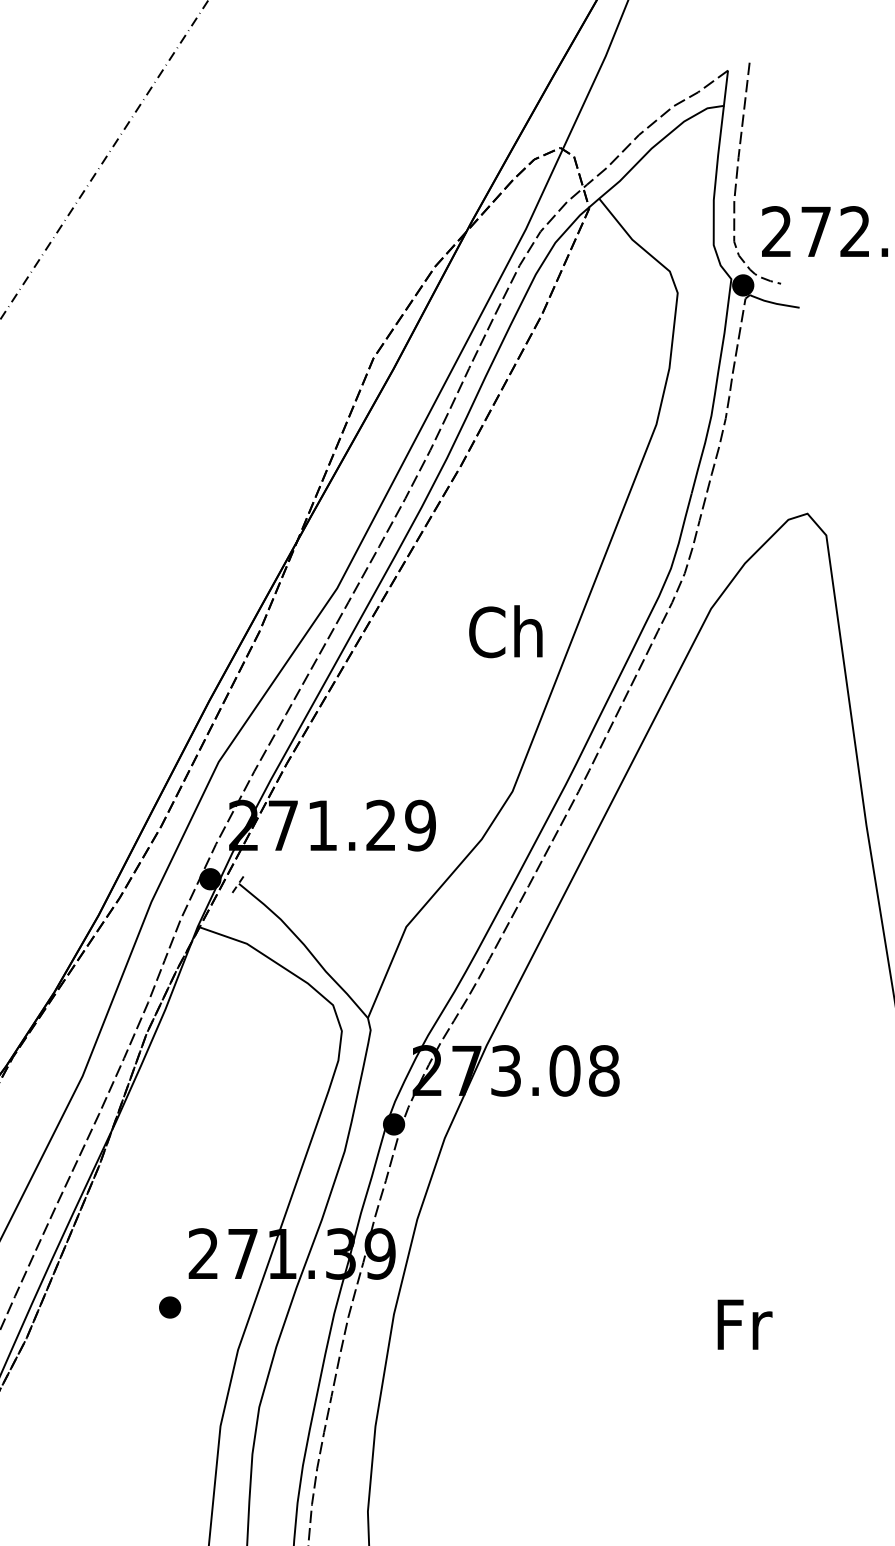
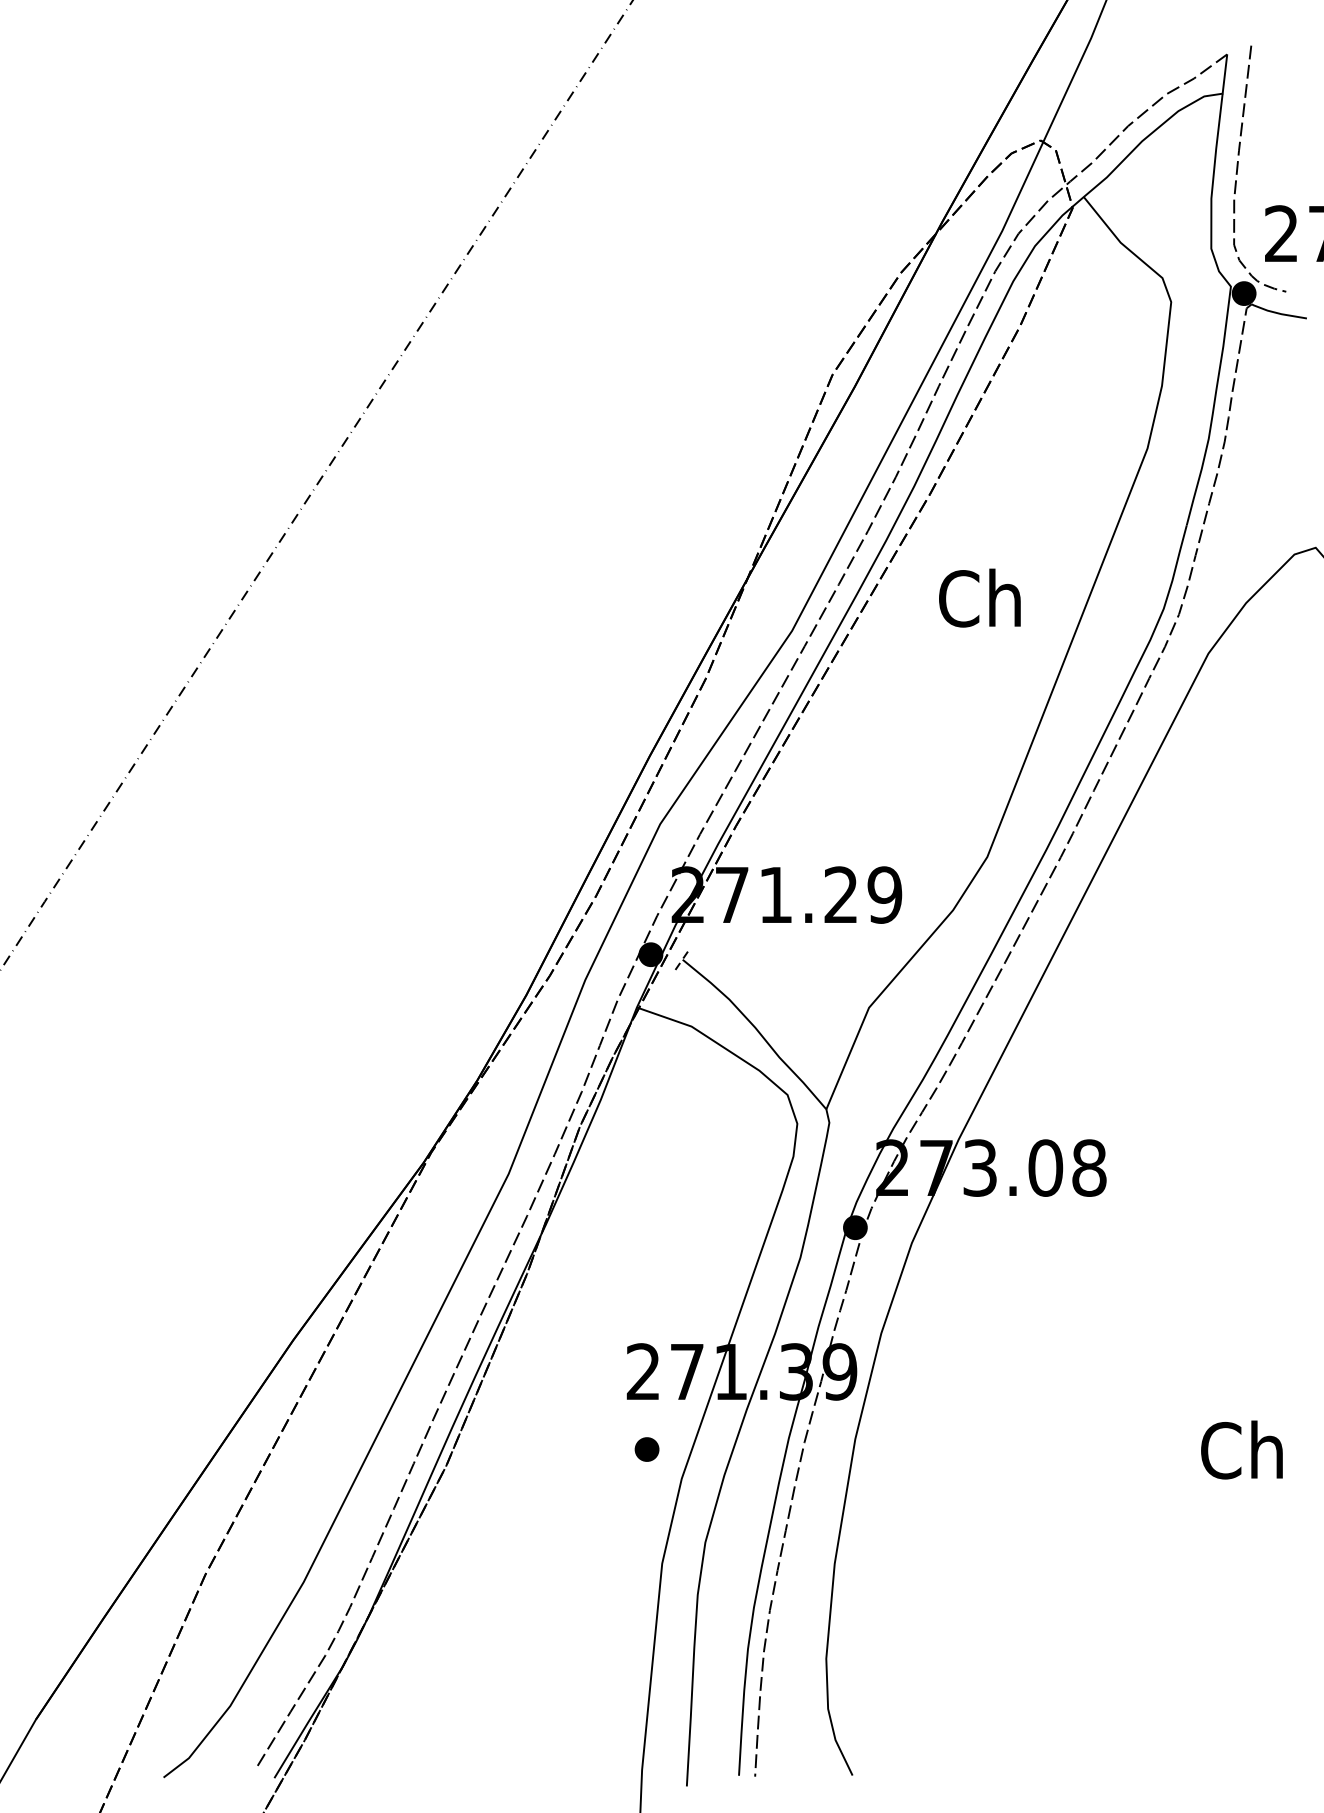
text: (505, 631) -> (979, 597), moved
part: (169, 1307) -> (646, 1449), moved
text: (740, 1323) -> (1241, 1449), Fr -> Ch

